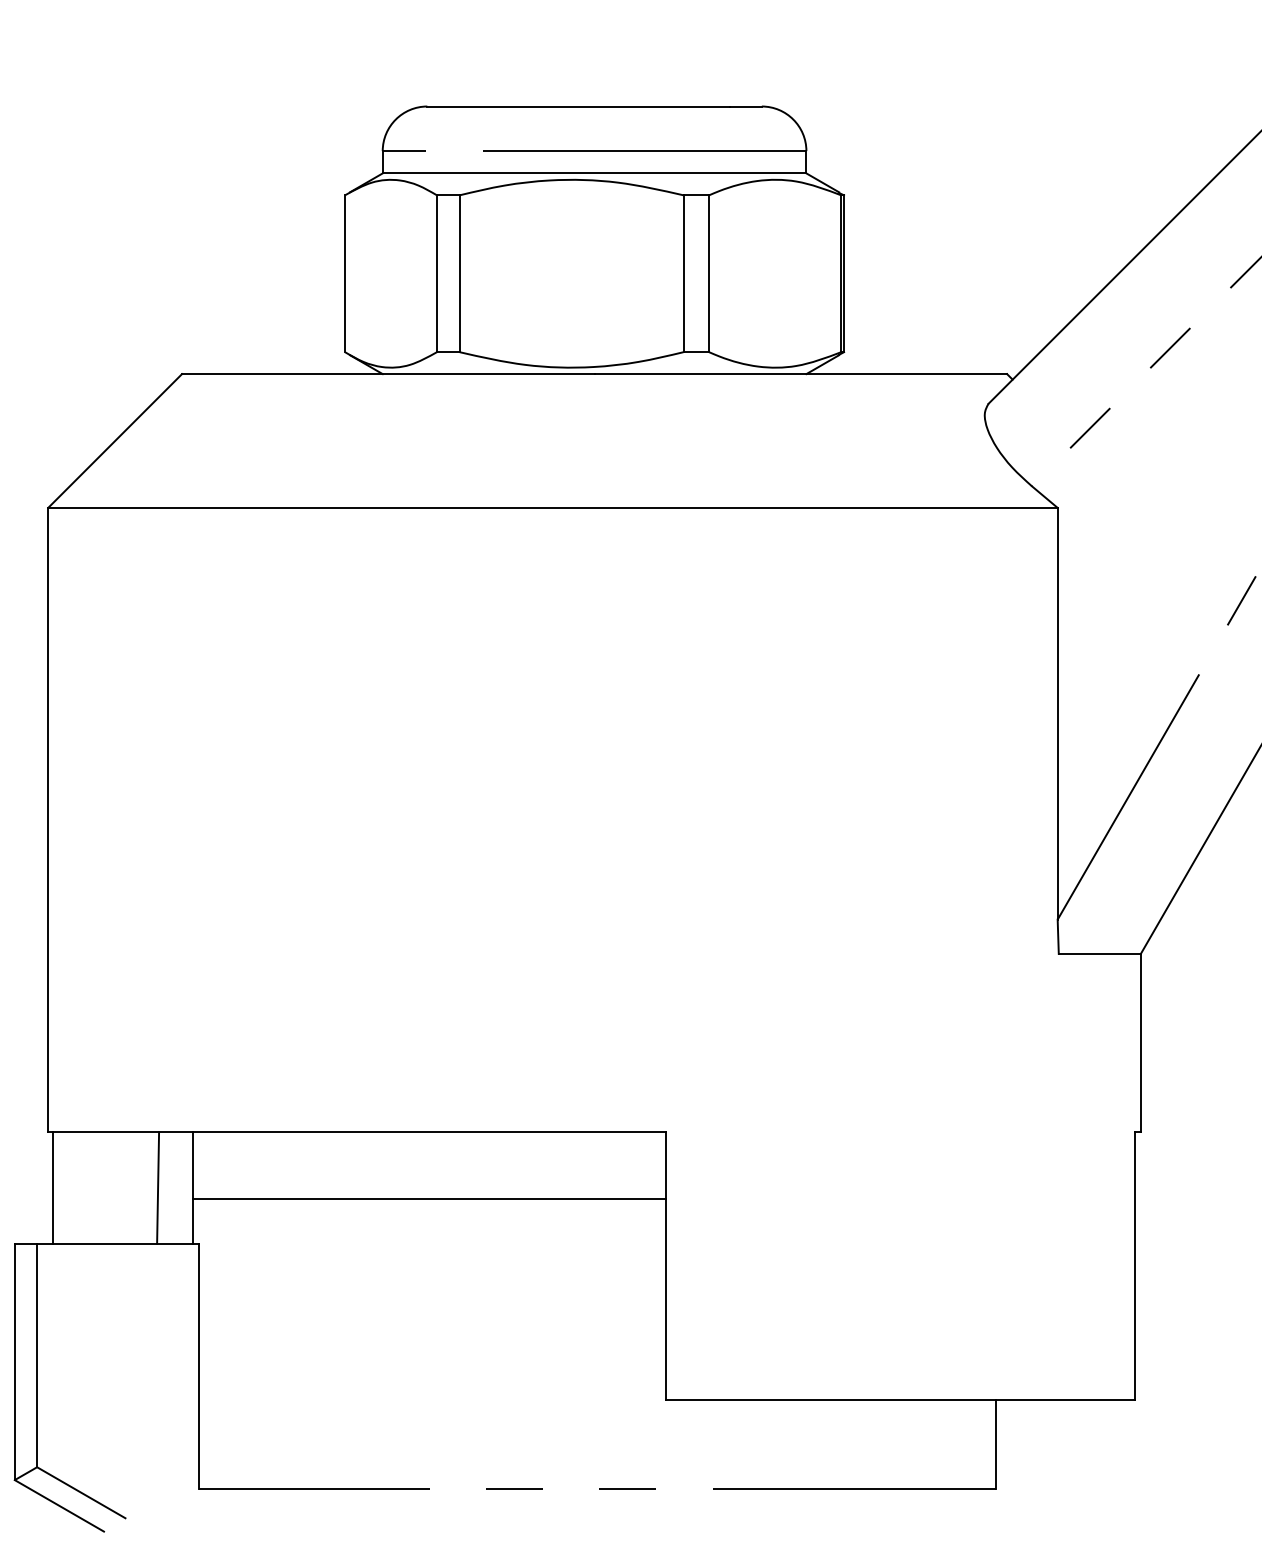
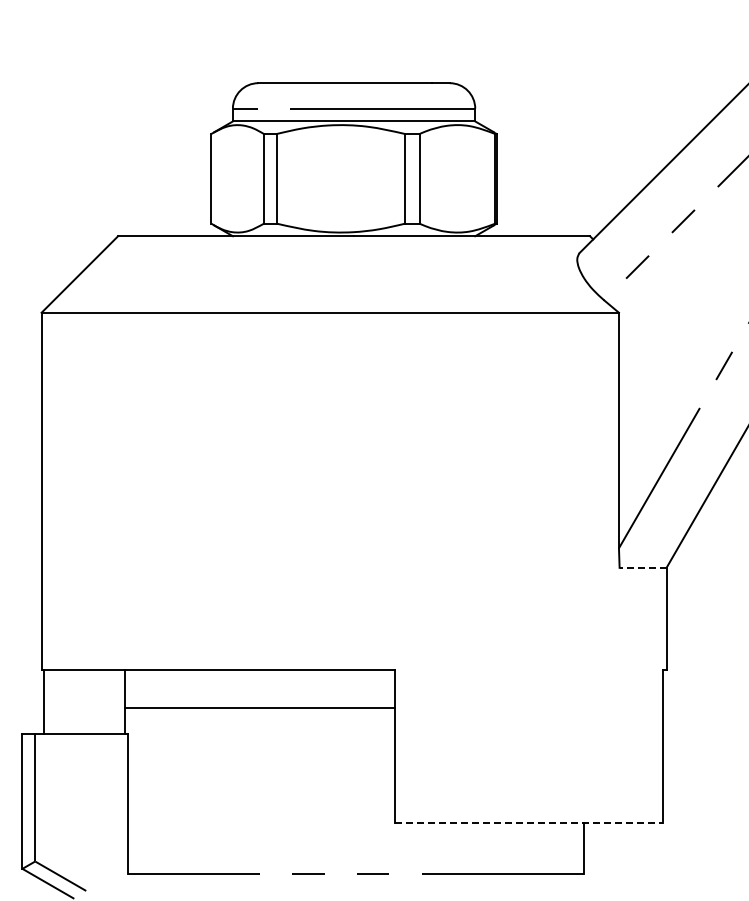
line: (1098, 953) -> (642, 567), solid -> dashed
line: (156, 1187) -> (103, 701), removed
line: (901, 1399) -> (529, 822), solid -> dashed

